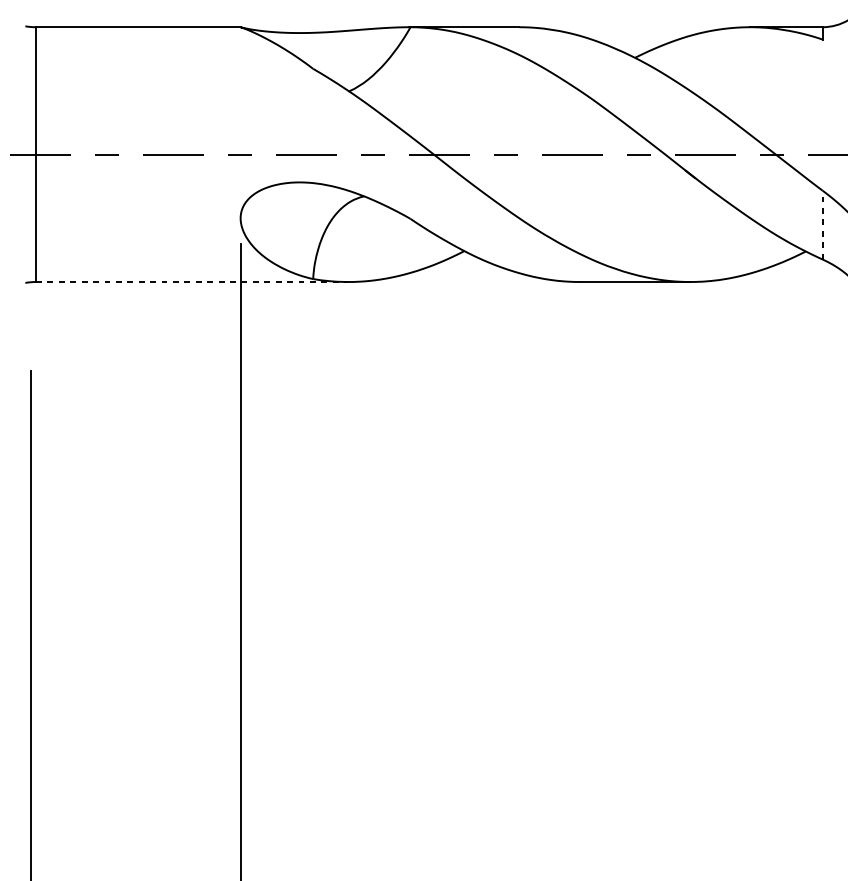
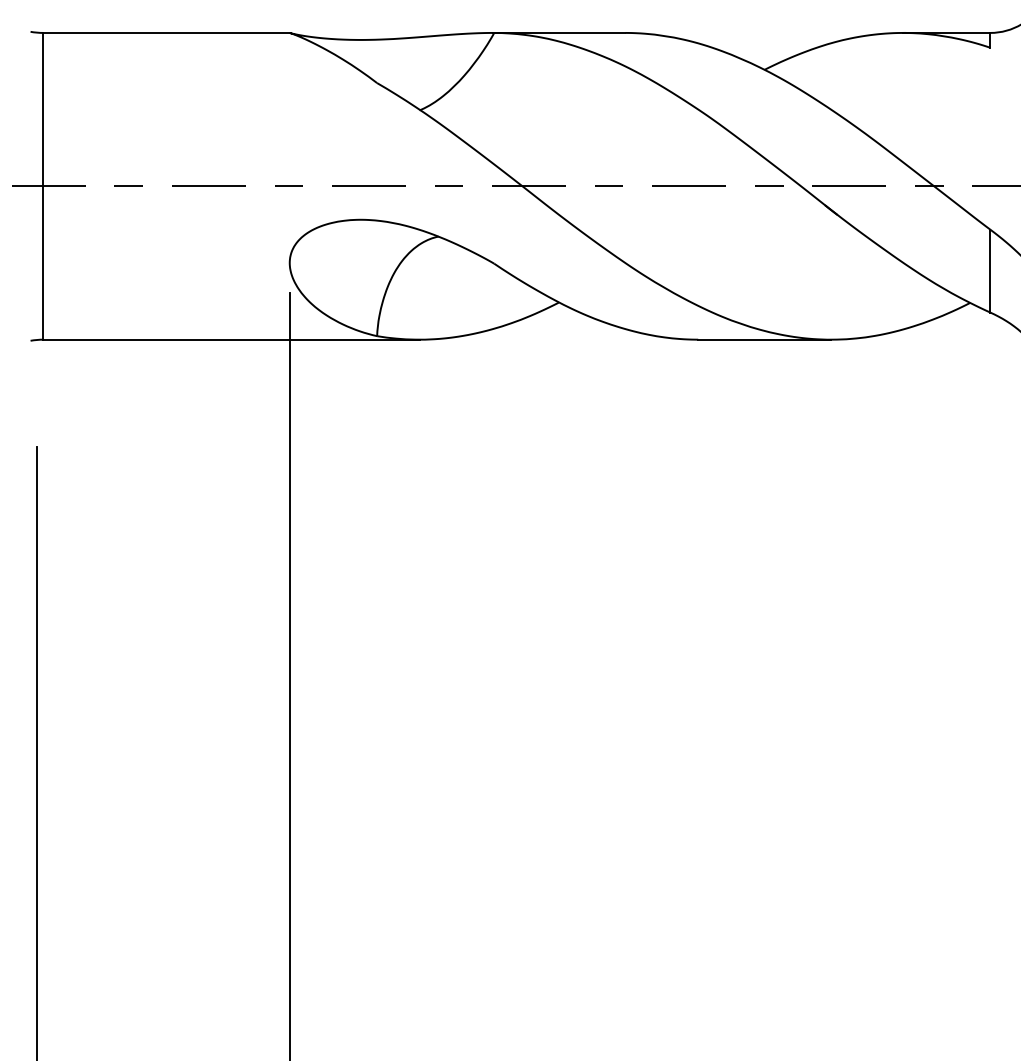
line: (822, 224) -> (990, 270), dashed -> solid
line: (193, 281) -> (232, 339), dashed -> solid

